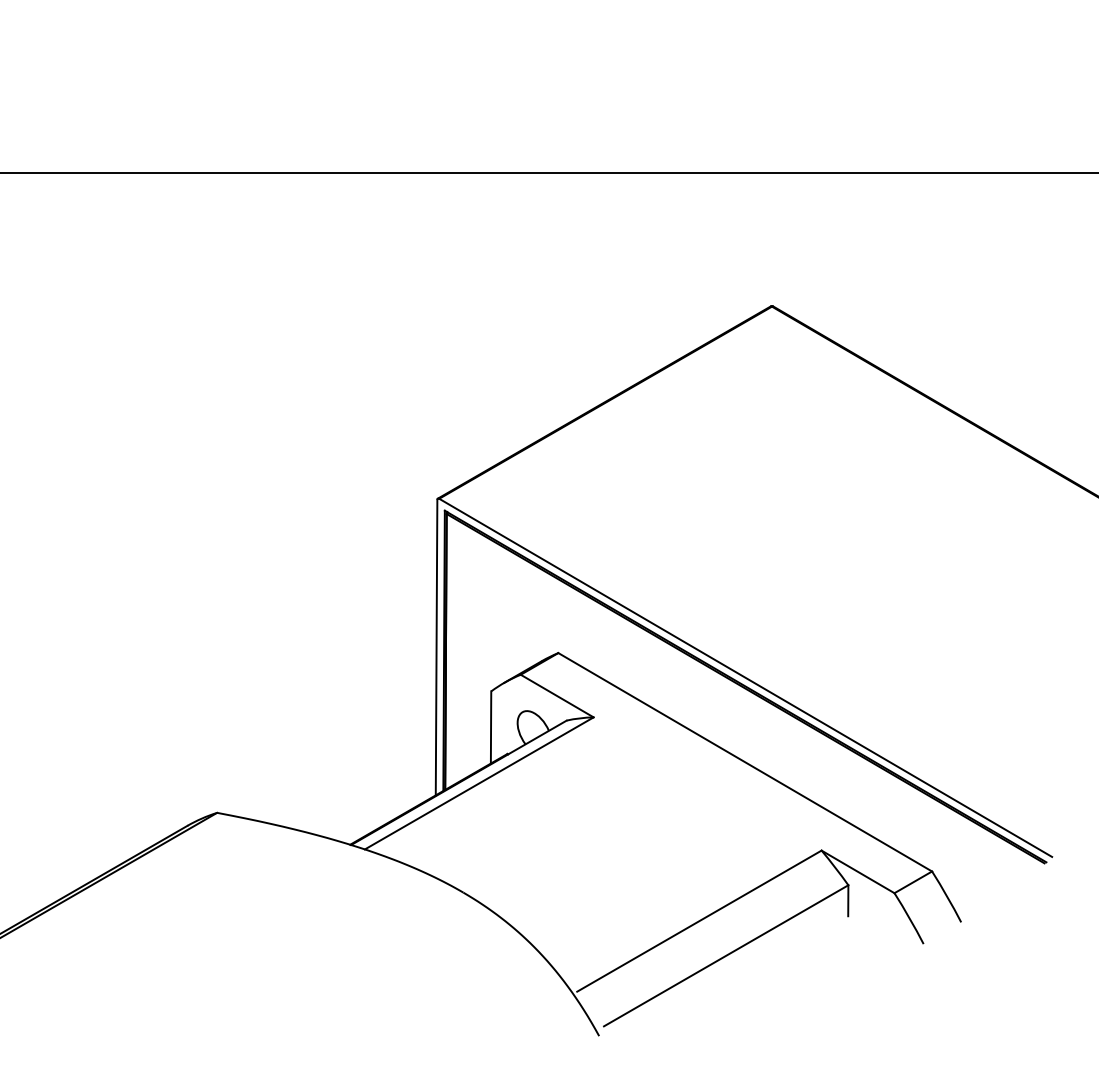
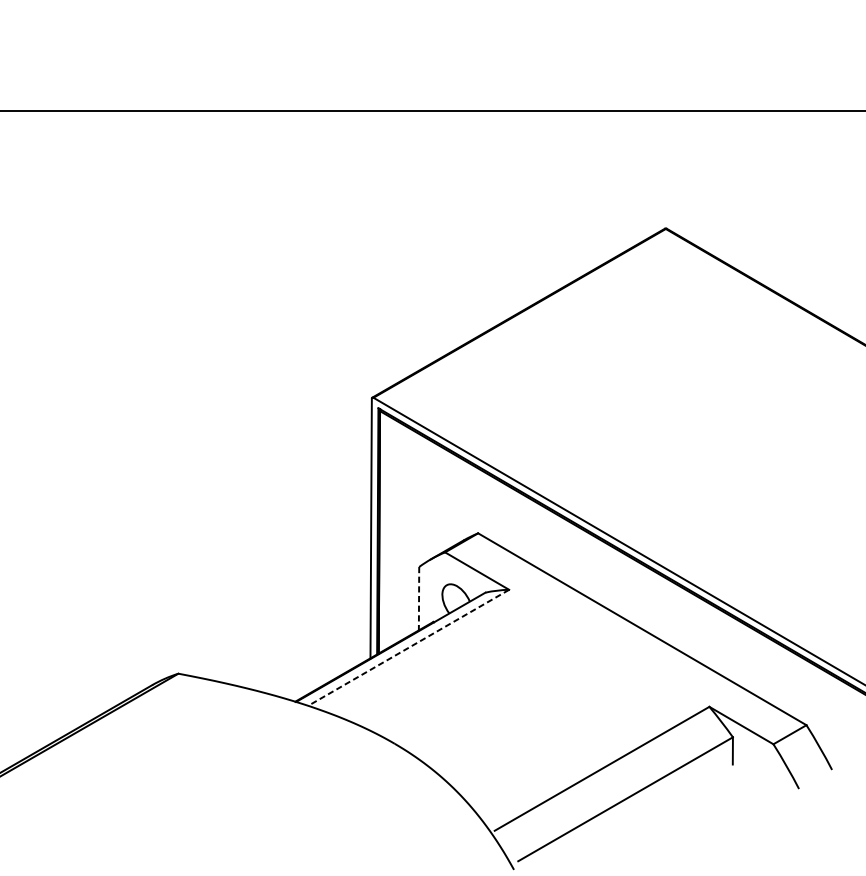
line: (491, 727) -> (419, 598), solid -> dashed
line: (478, 783) -> (408, 647), solid -> dashed

